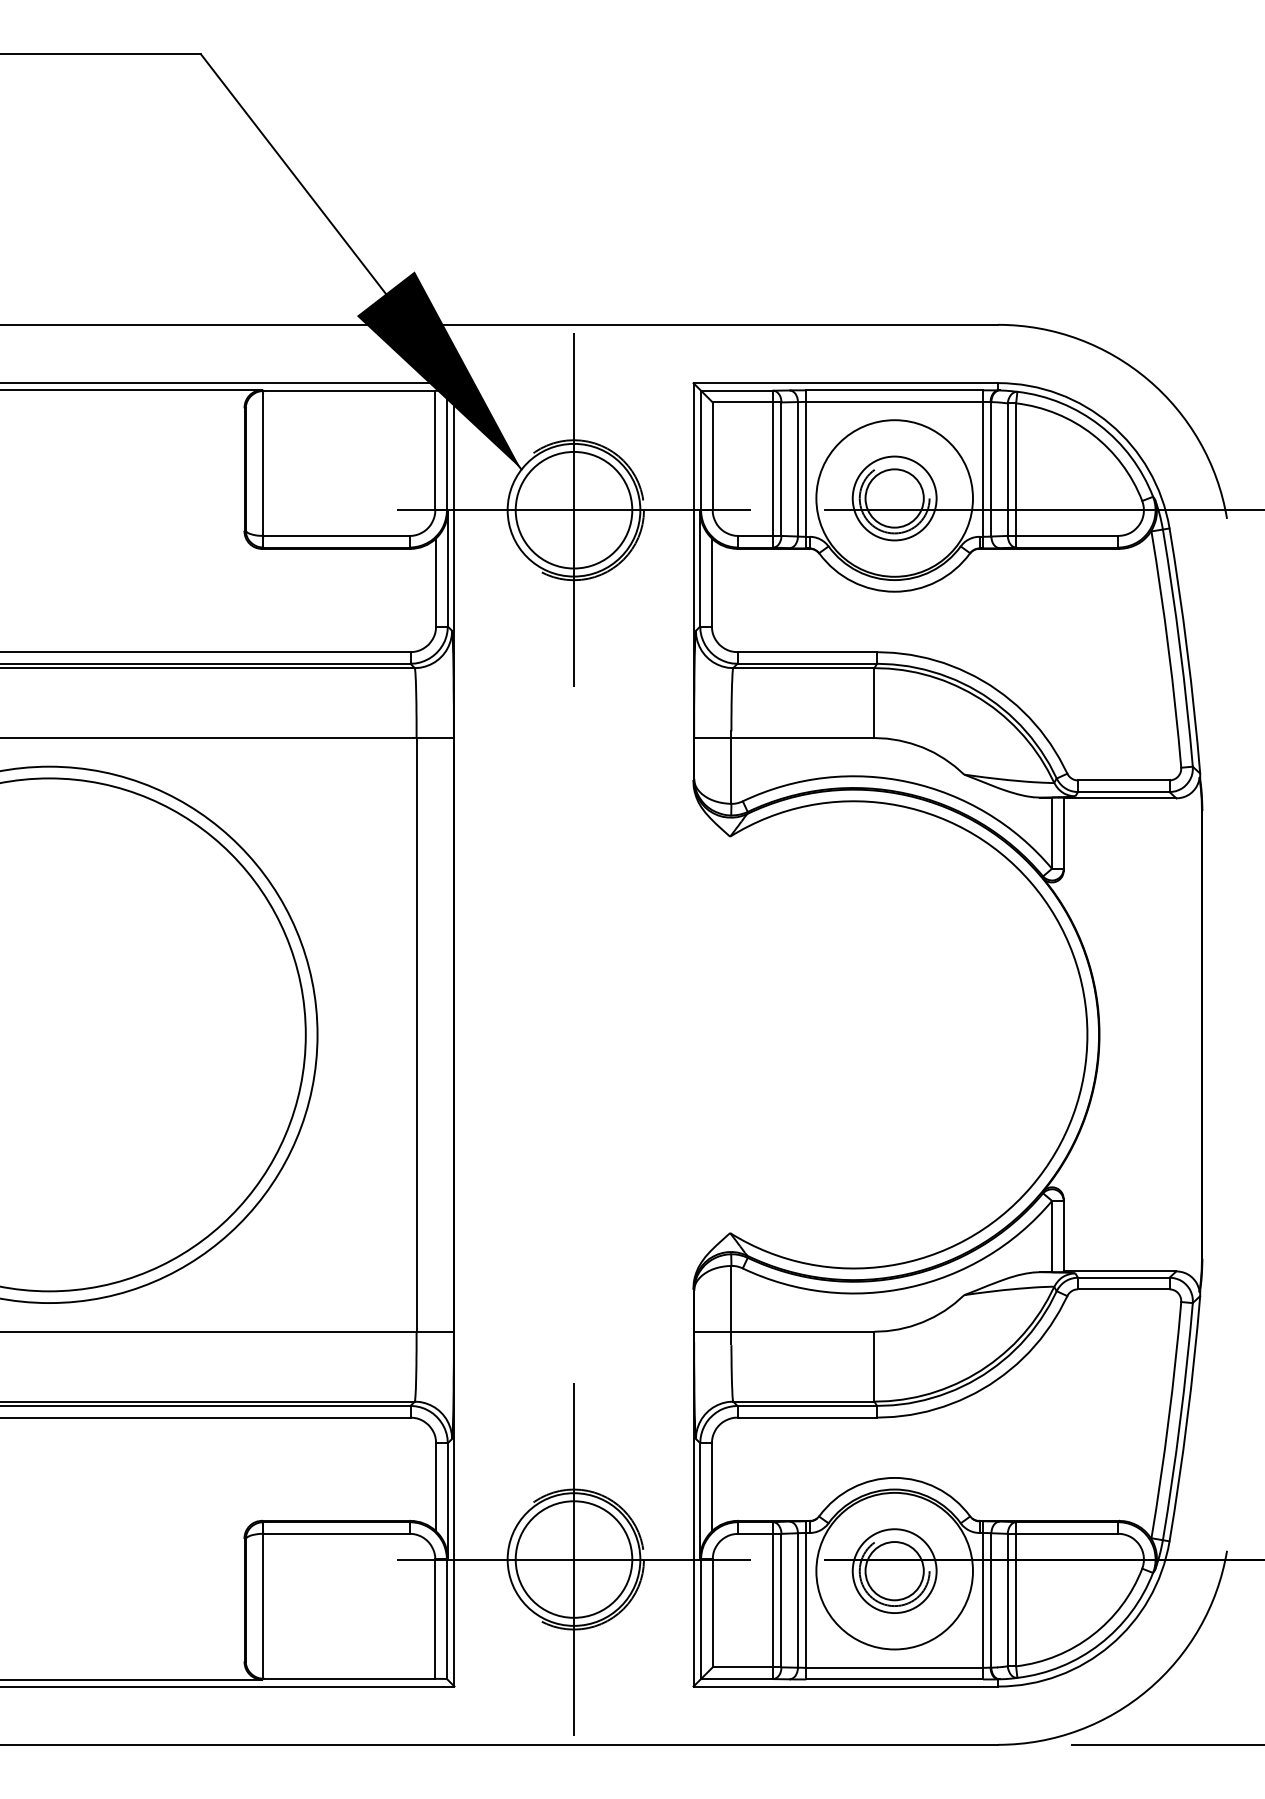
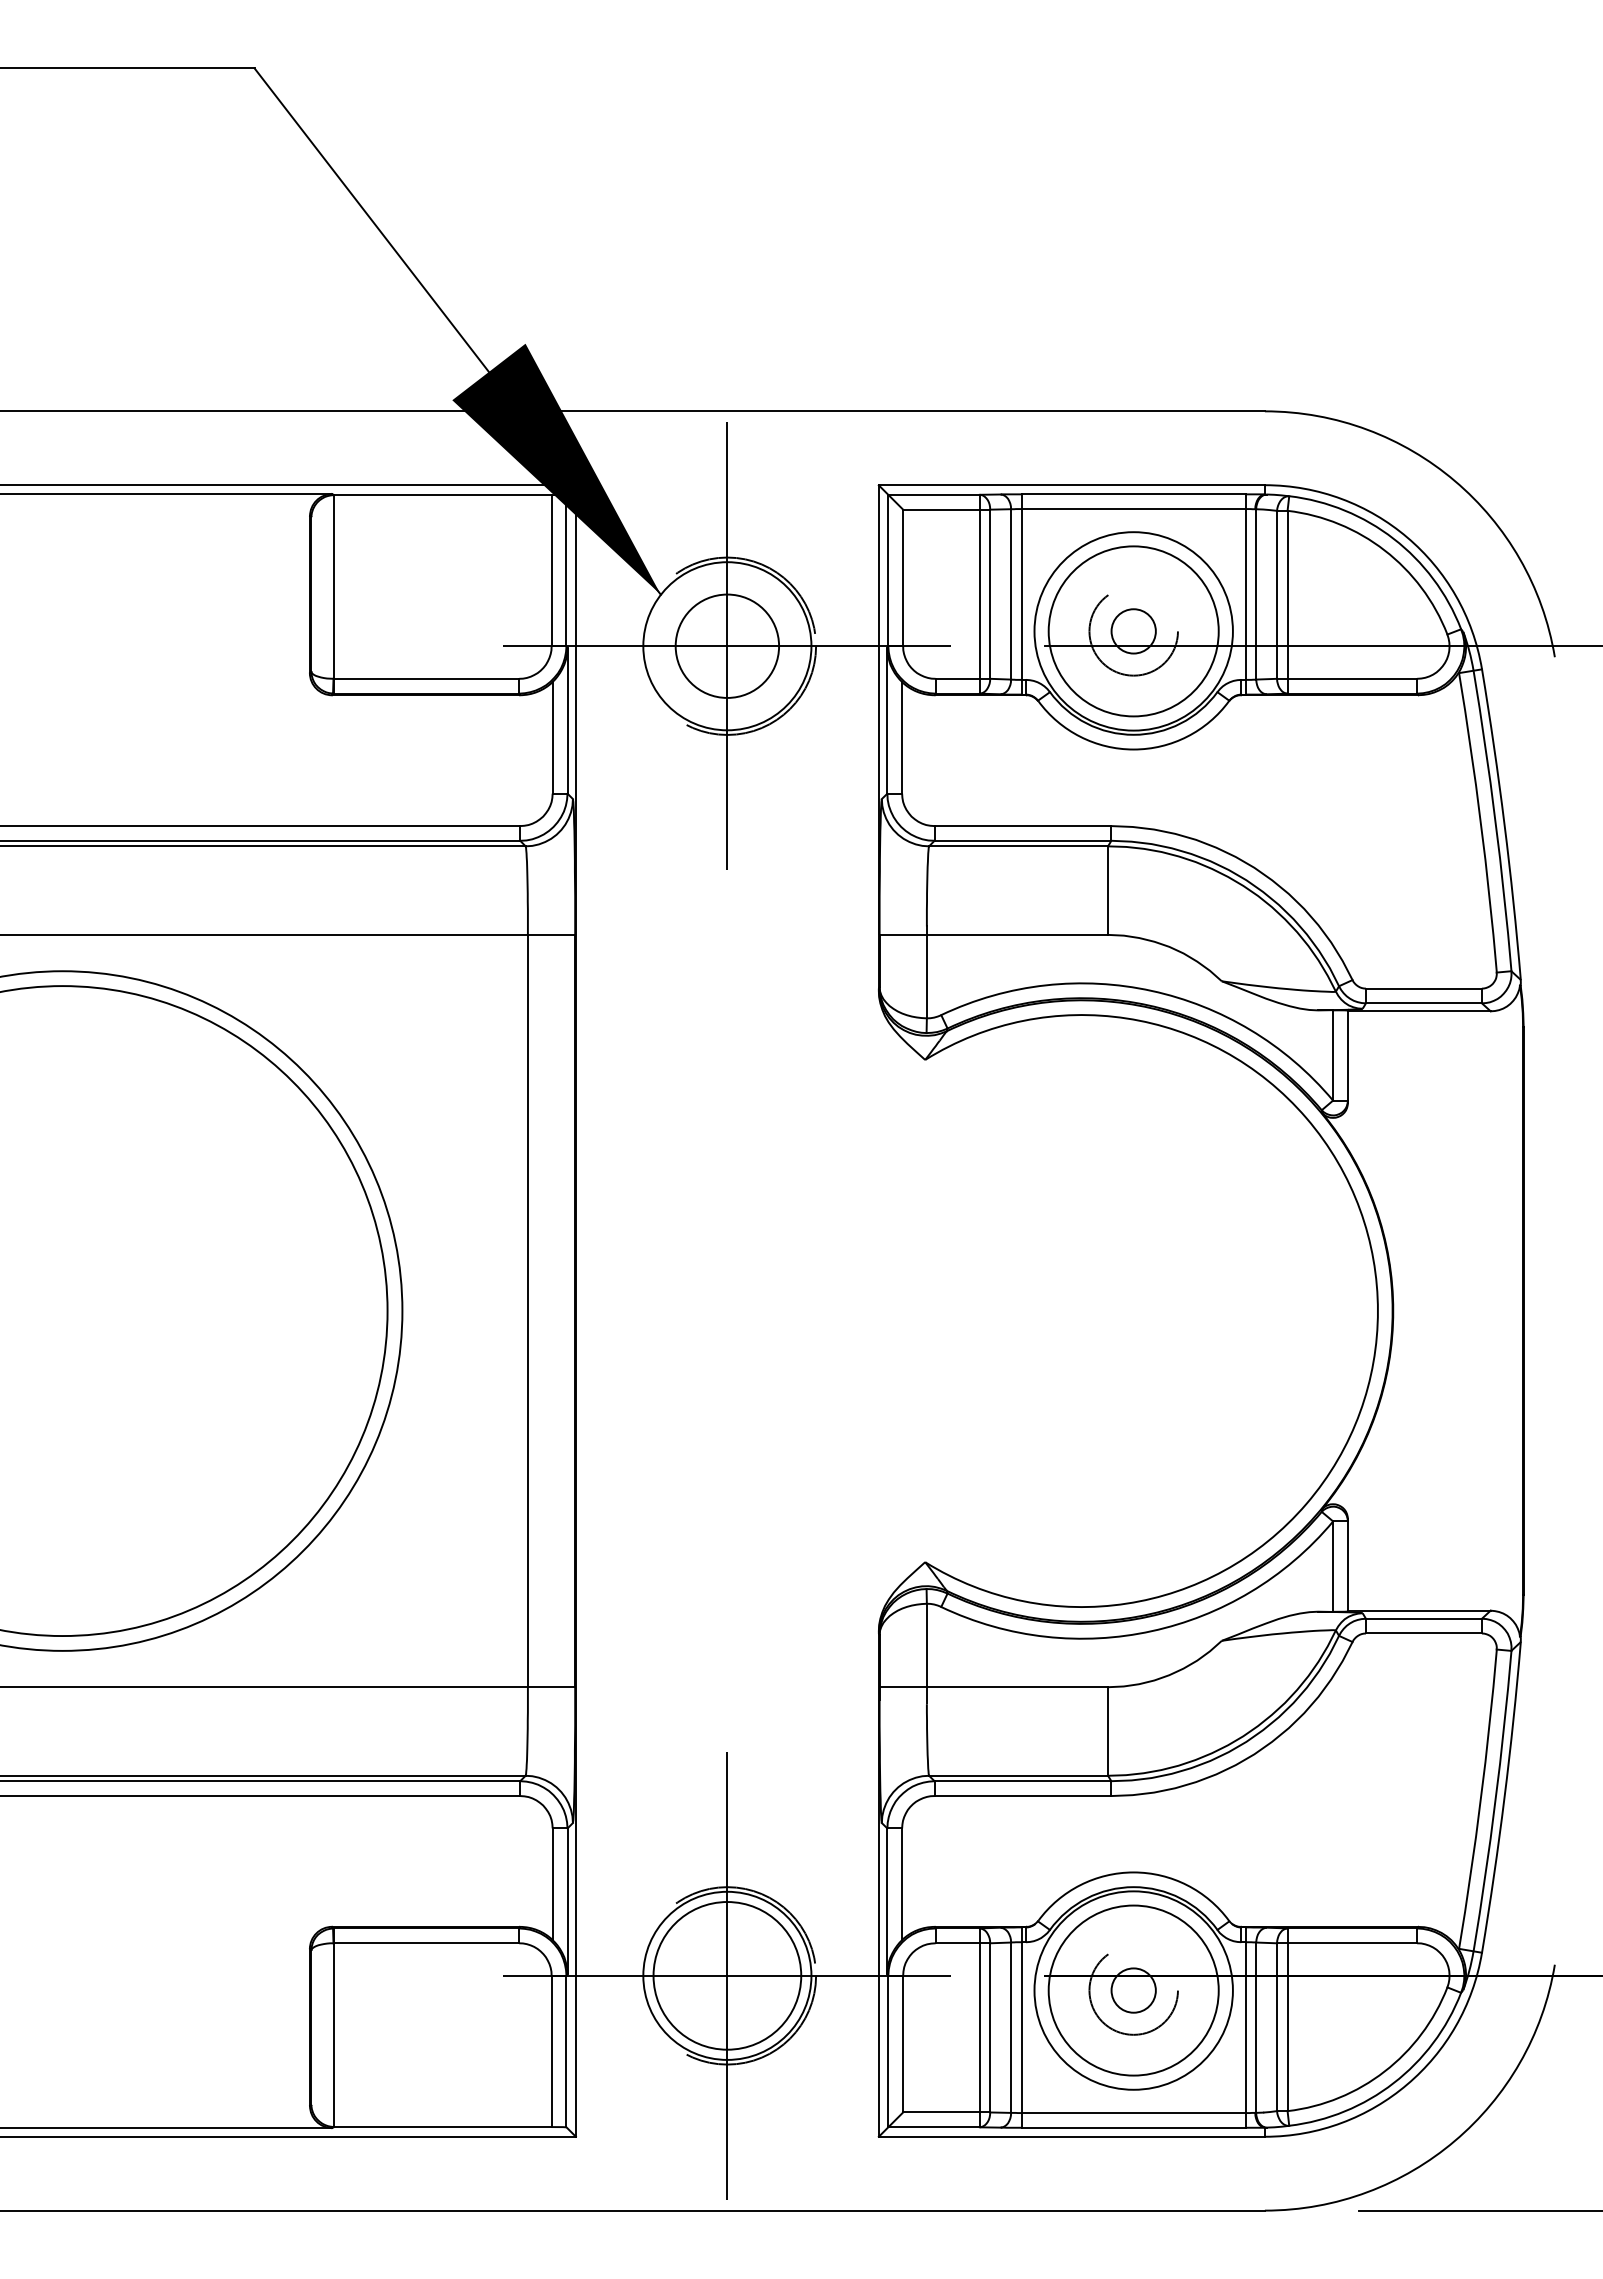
circle: (894, 498) -> (1133, 631), size x0.6
circle: (894, 498) -> (1133, 631), size x1.6
circle: (574, 510) -> (727, 646), size x0.7
circle: (894, 1571) -> (1133, 1990), size x0.6
circle: (894, 1571) -> (1133, 1990), size x1.6

